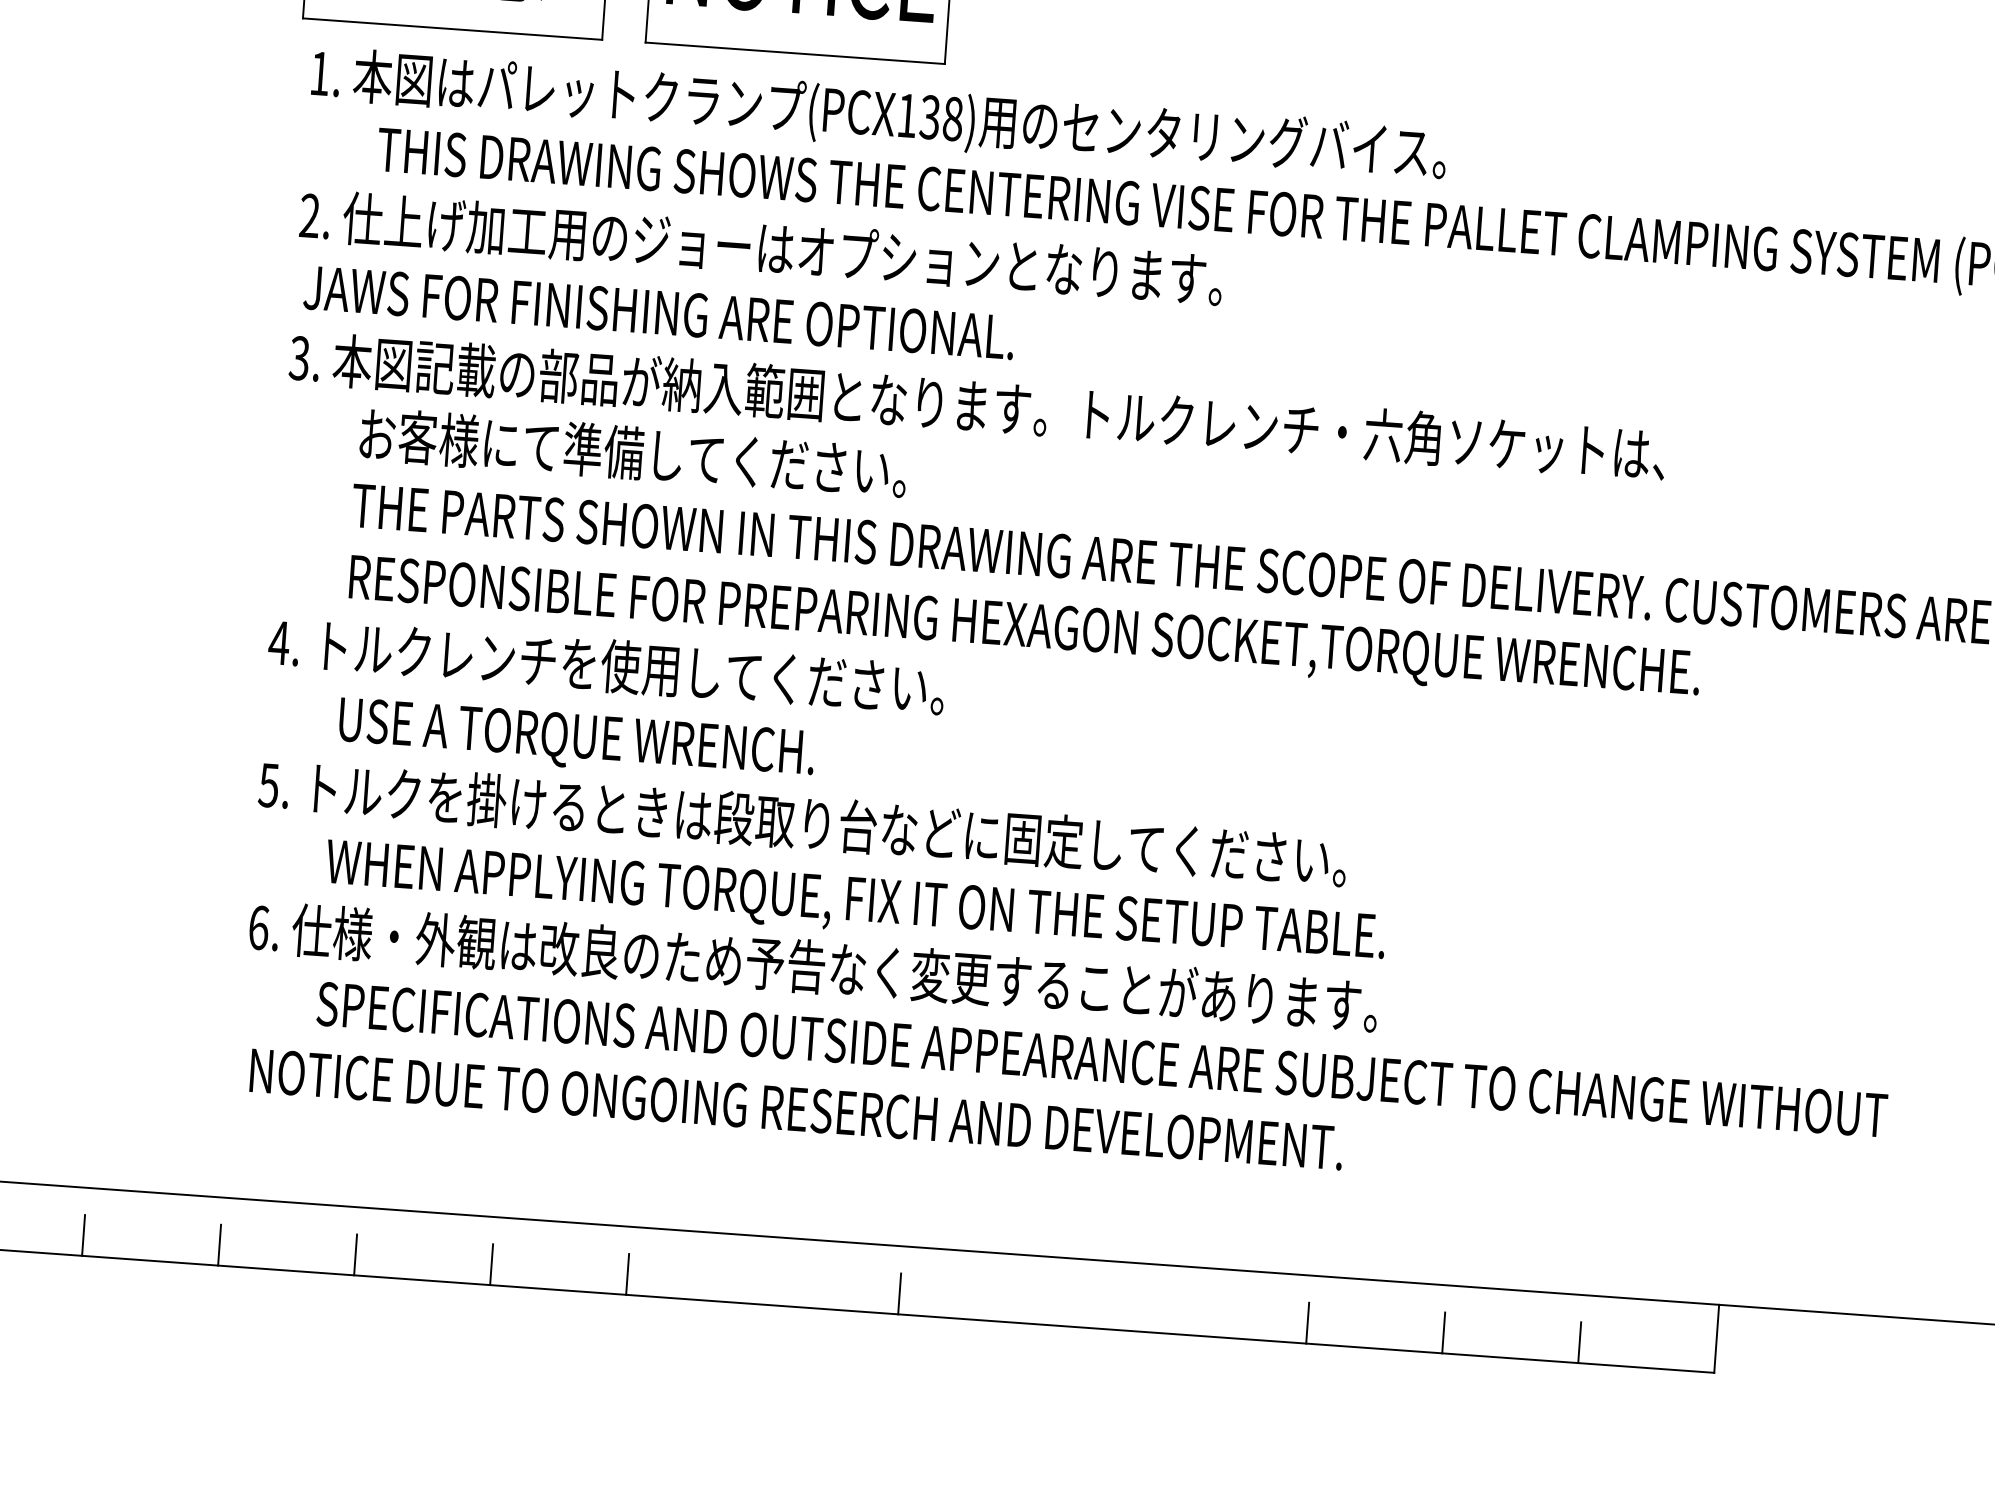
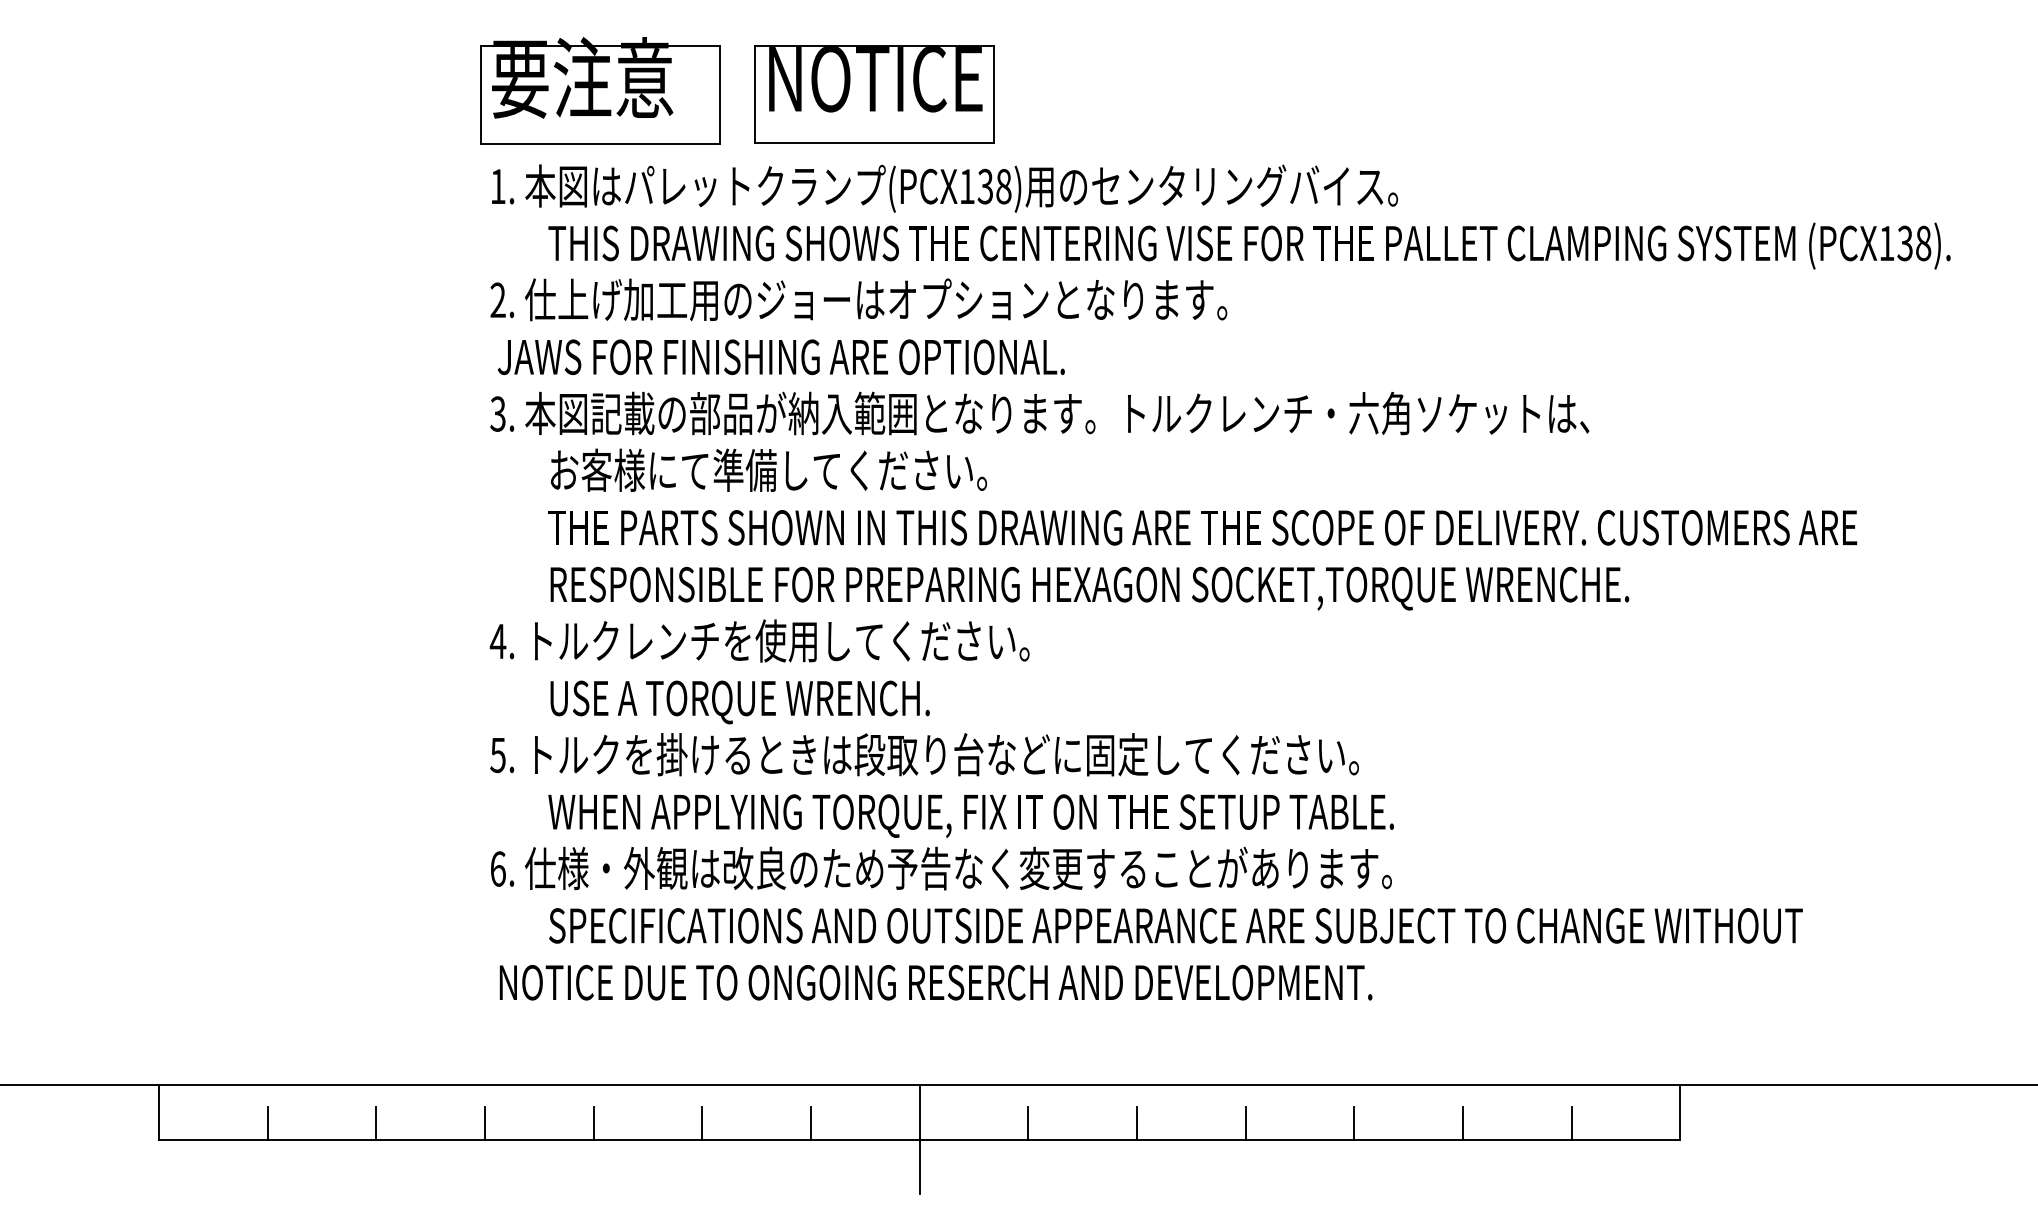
line: (1036, 1303) -> (1137, 1123), added
line: (761, 1304) -> (919, 1139), added
line: (1171, 1313) -> (1245, 1123), added

